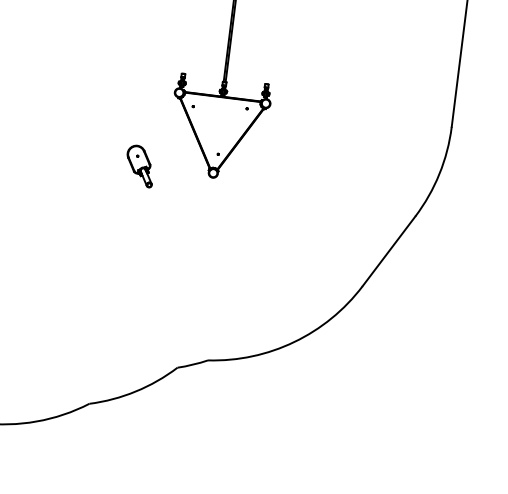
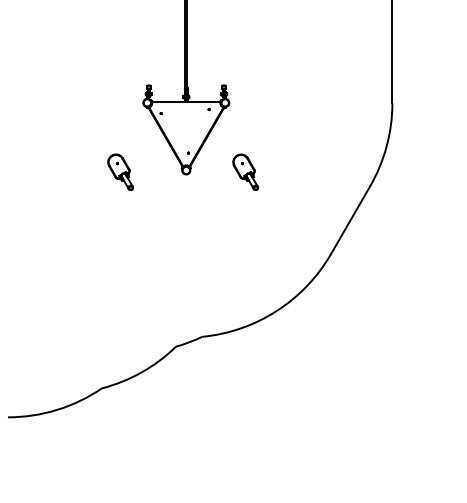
part: (278, 182) -> (245, 171), added

